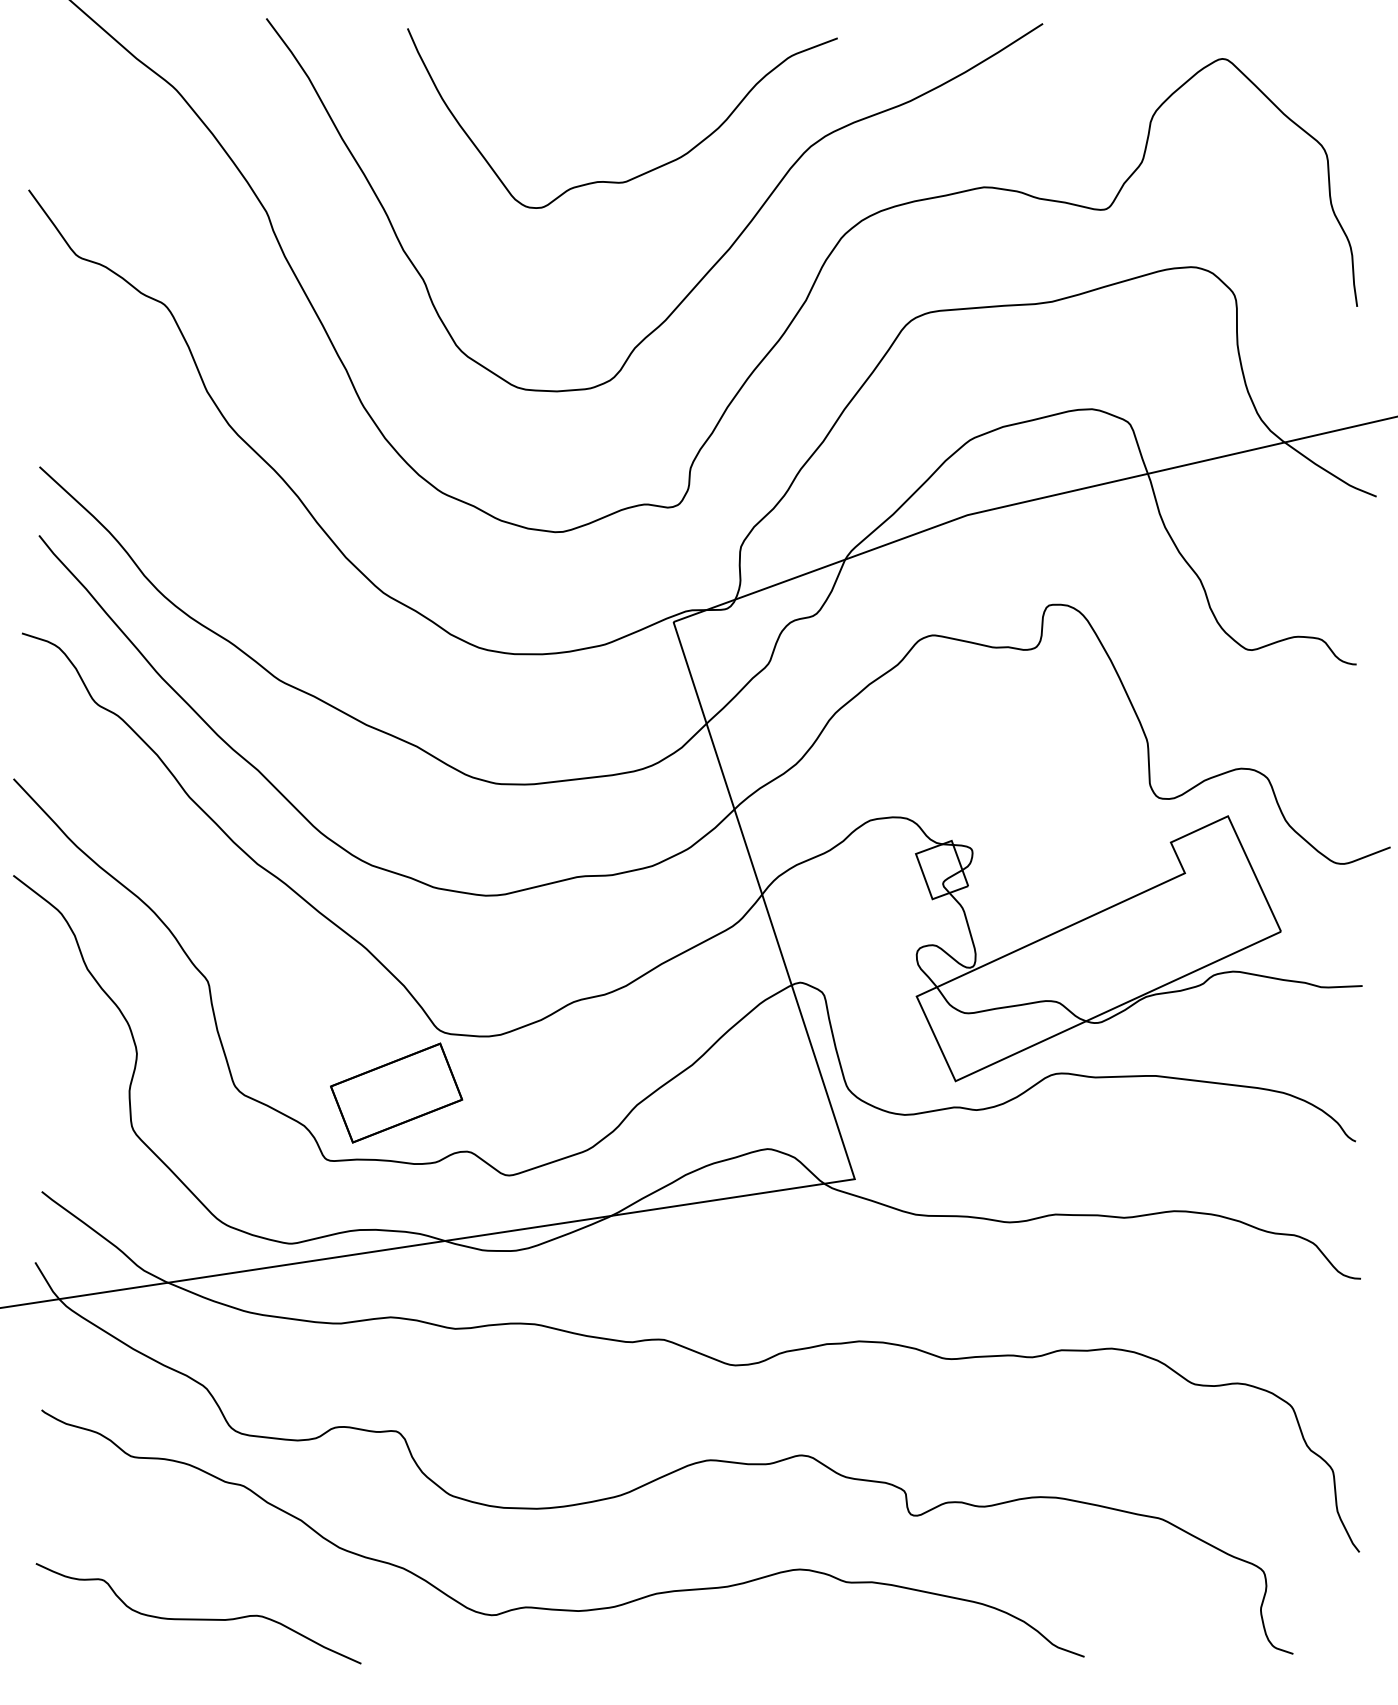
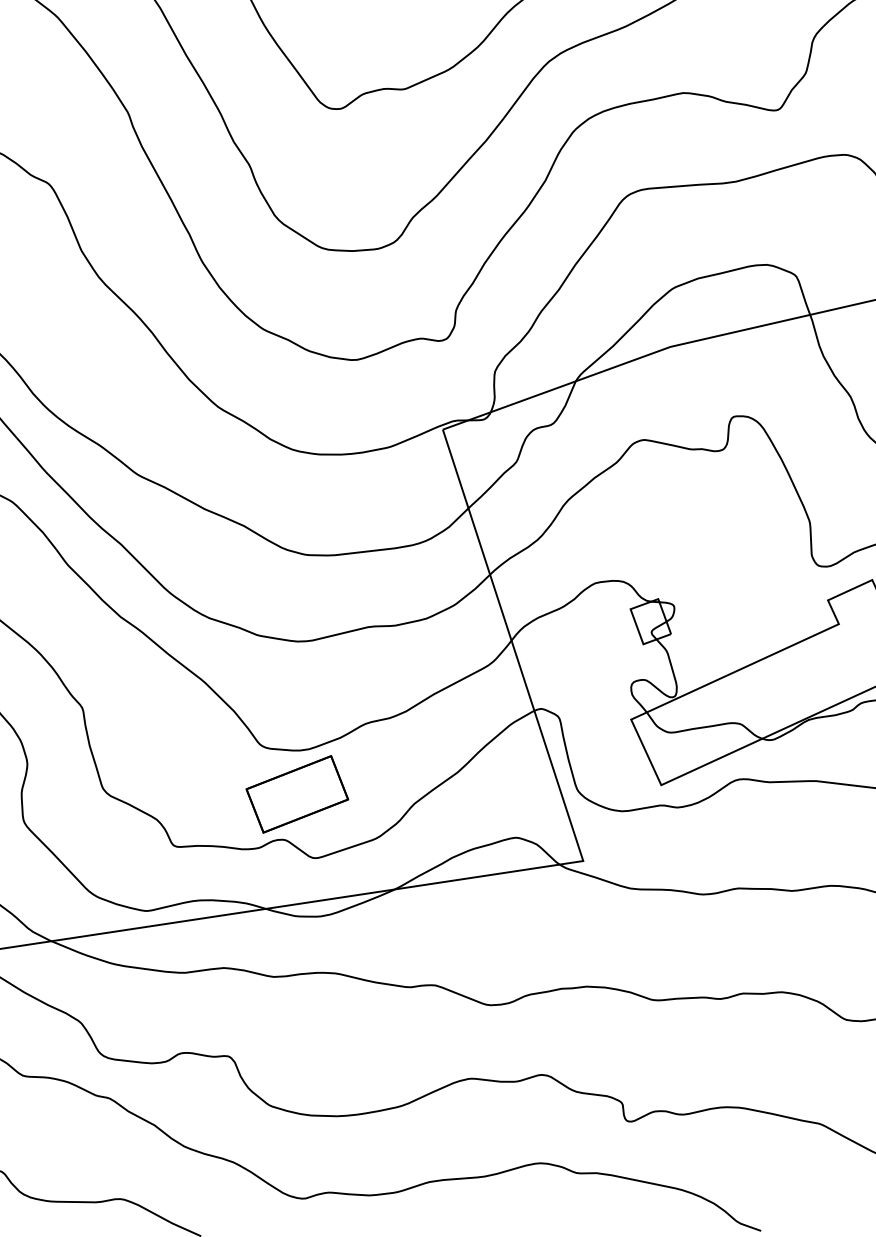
part: (396, 1092) -> (297, 793), moved

